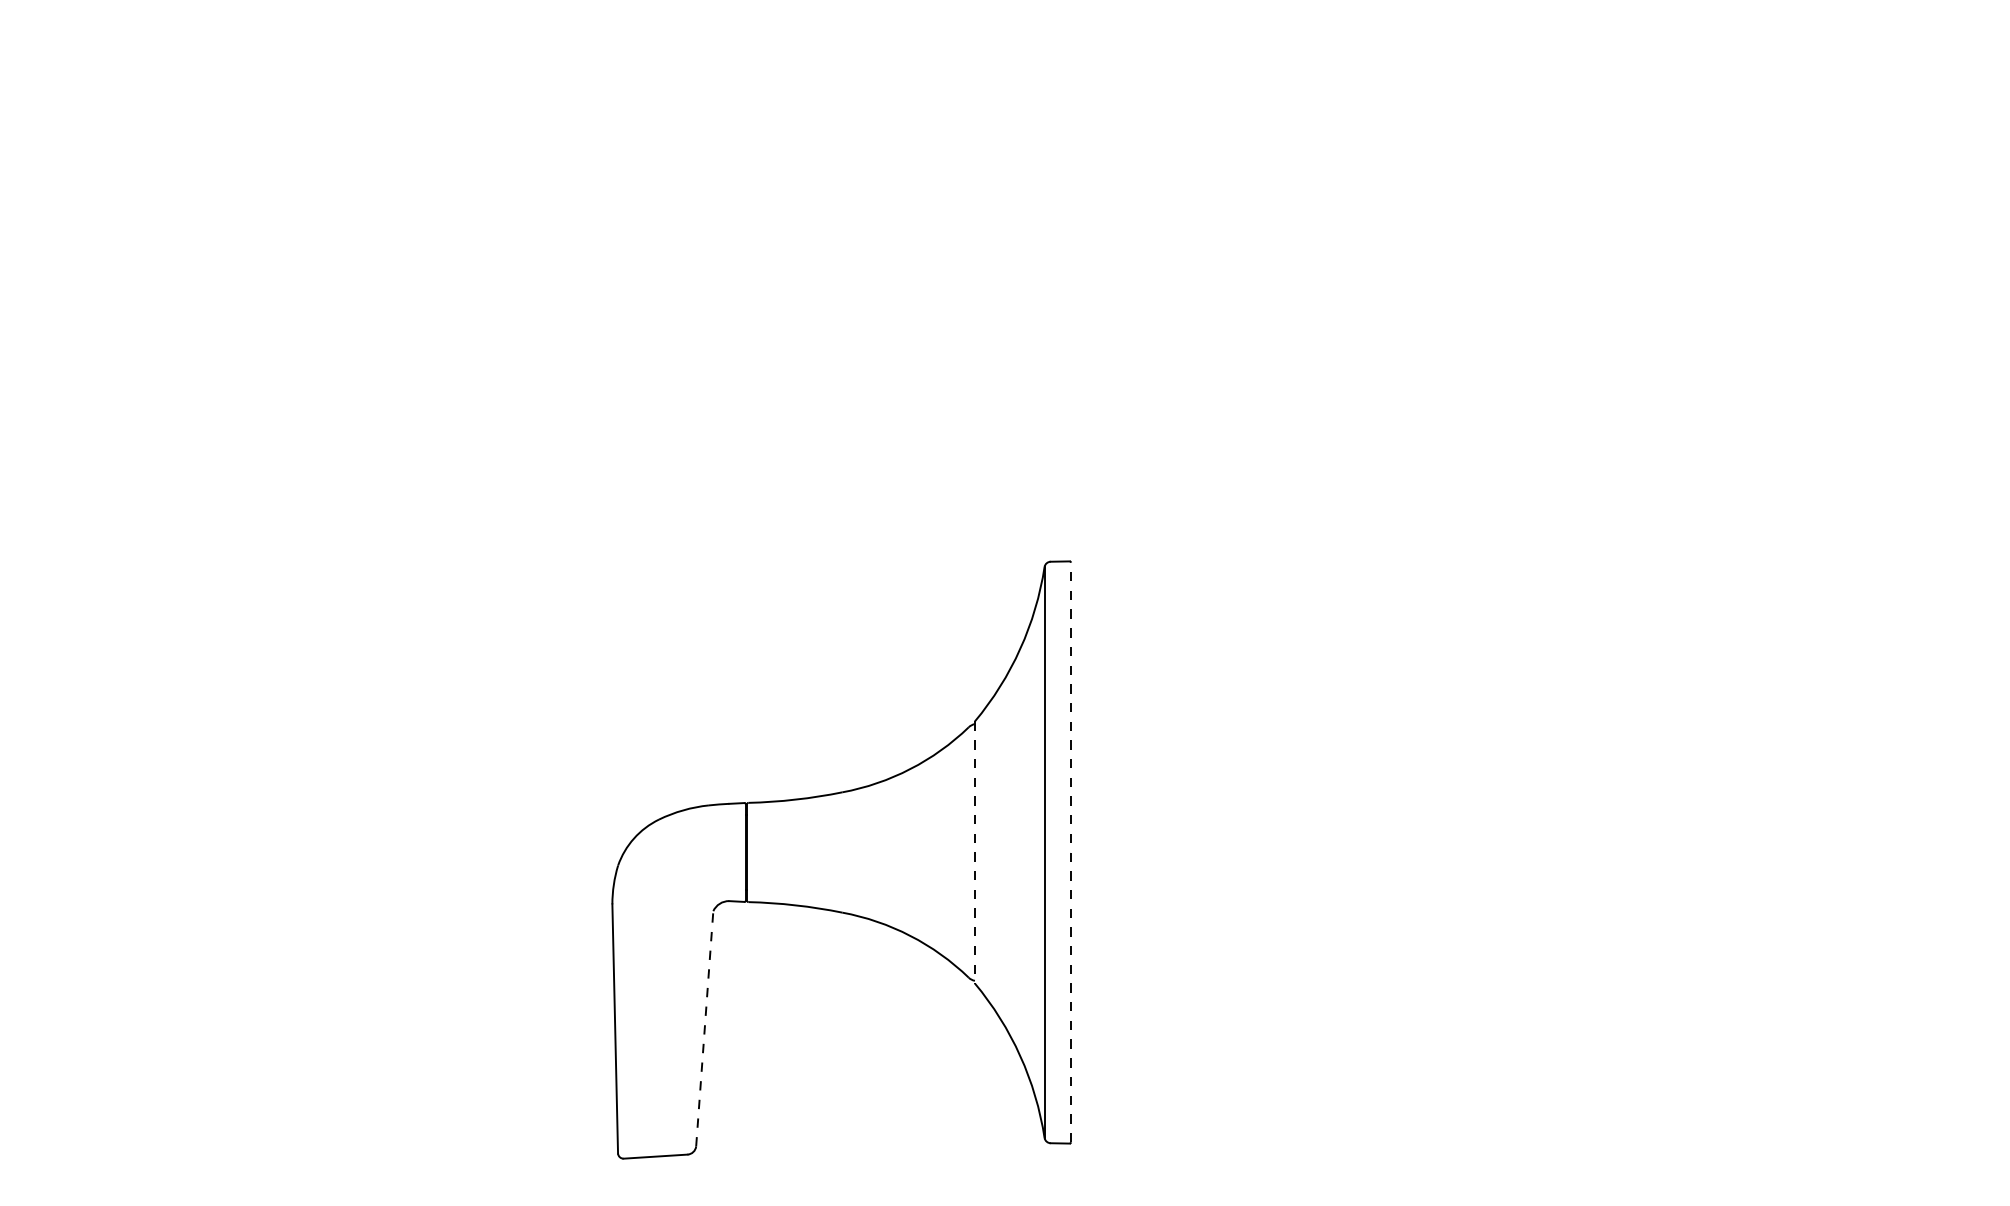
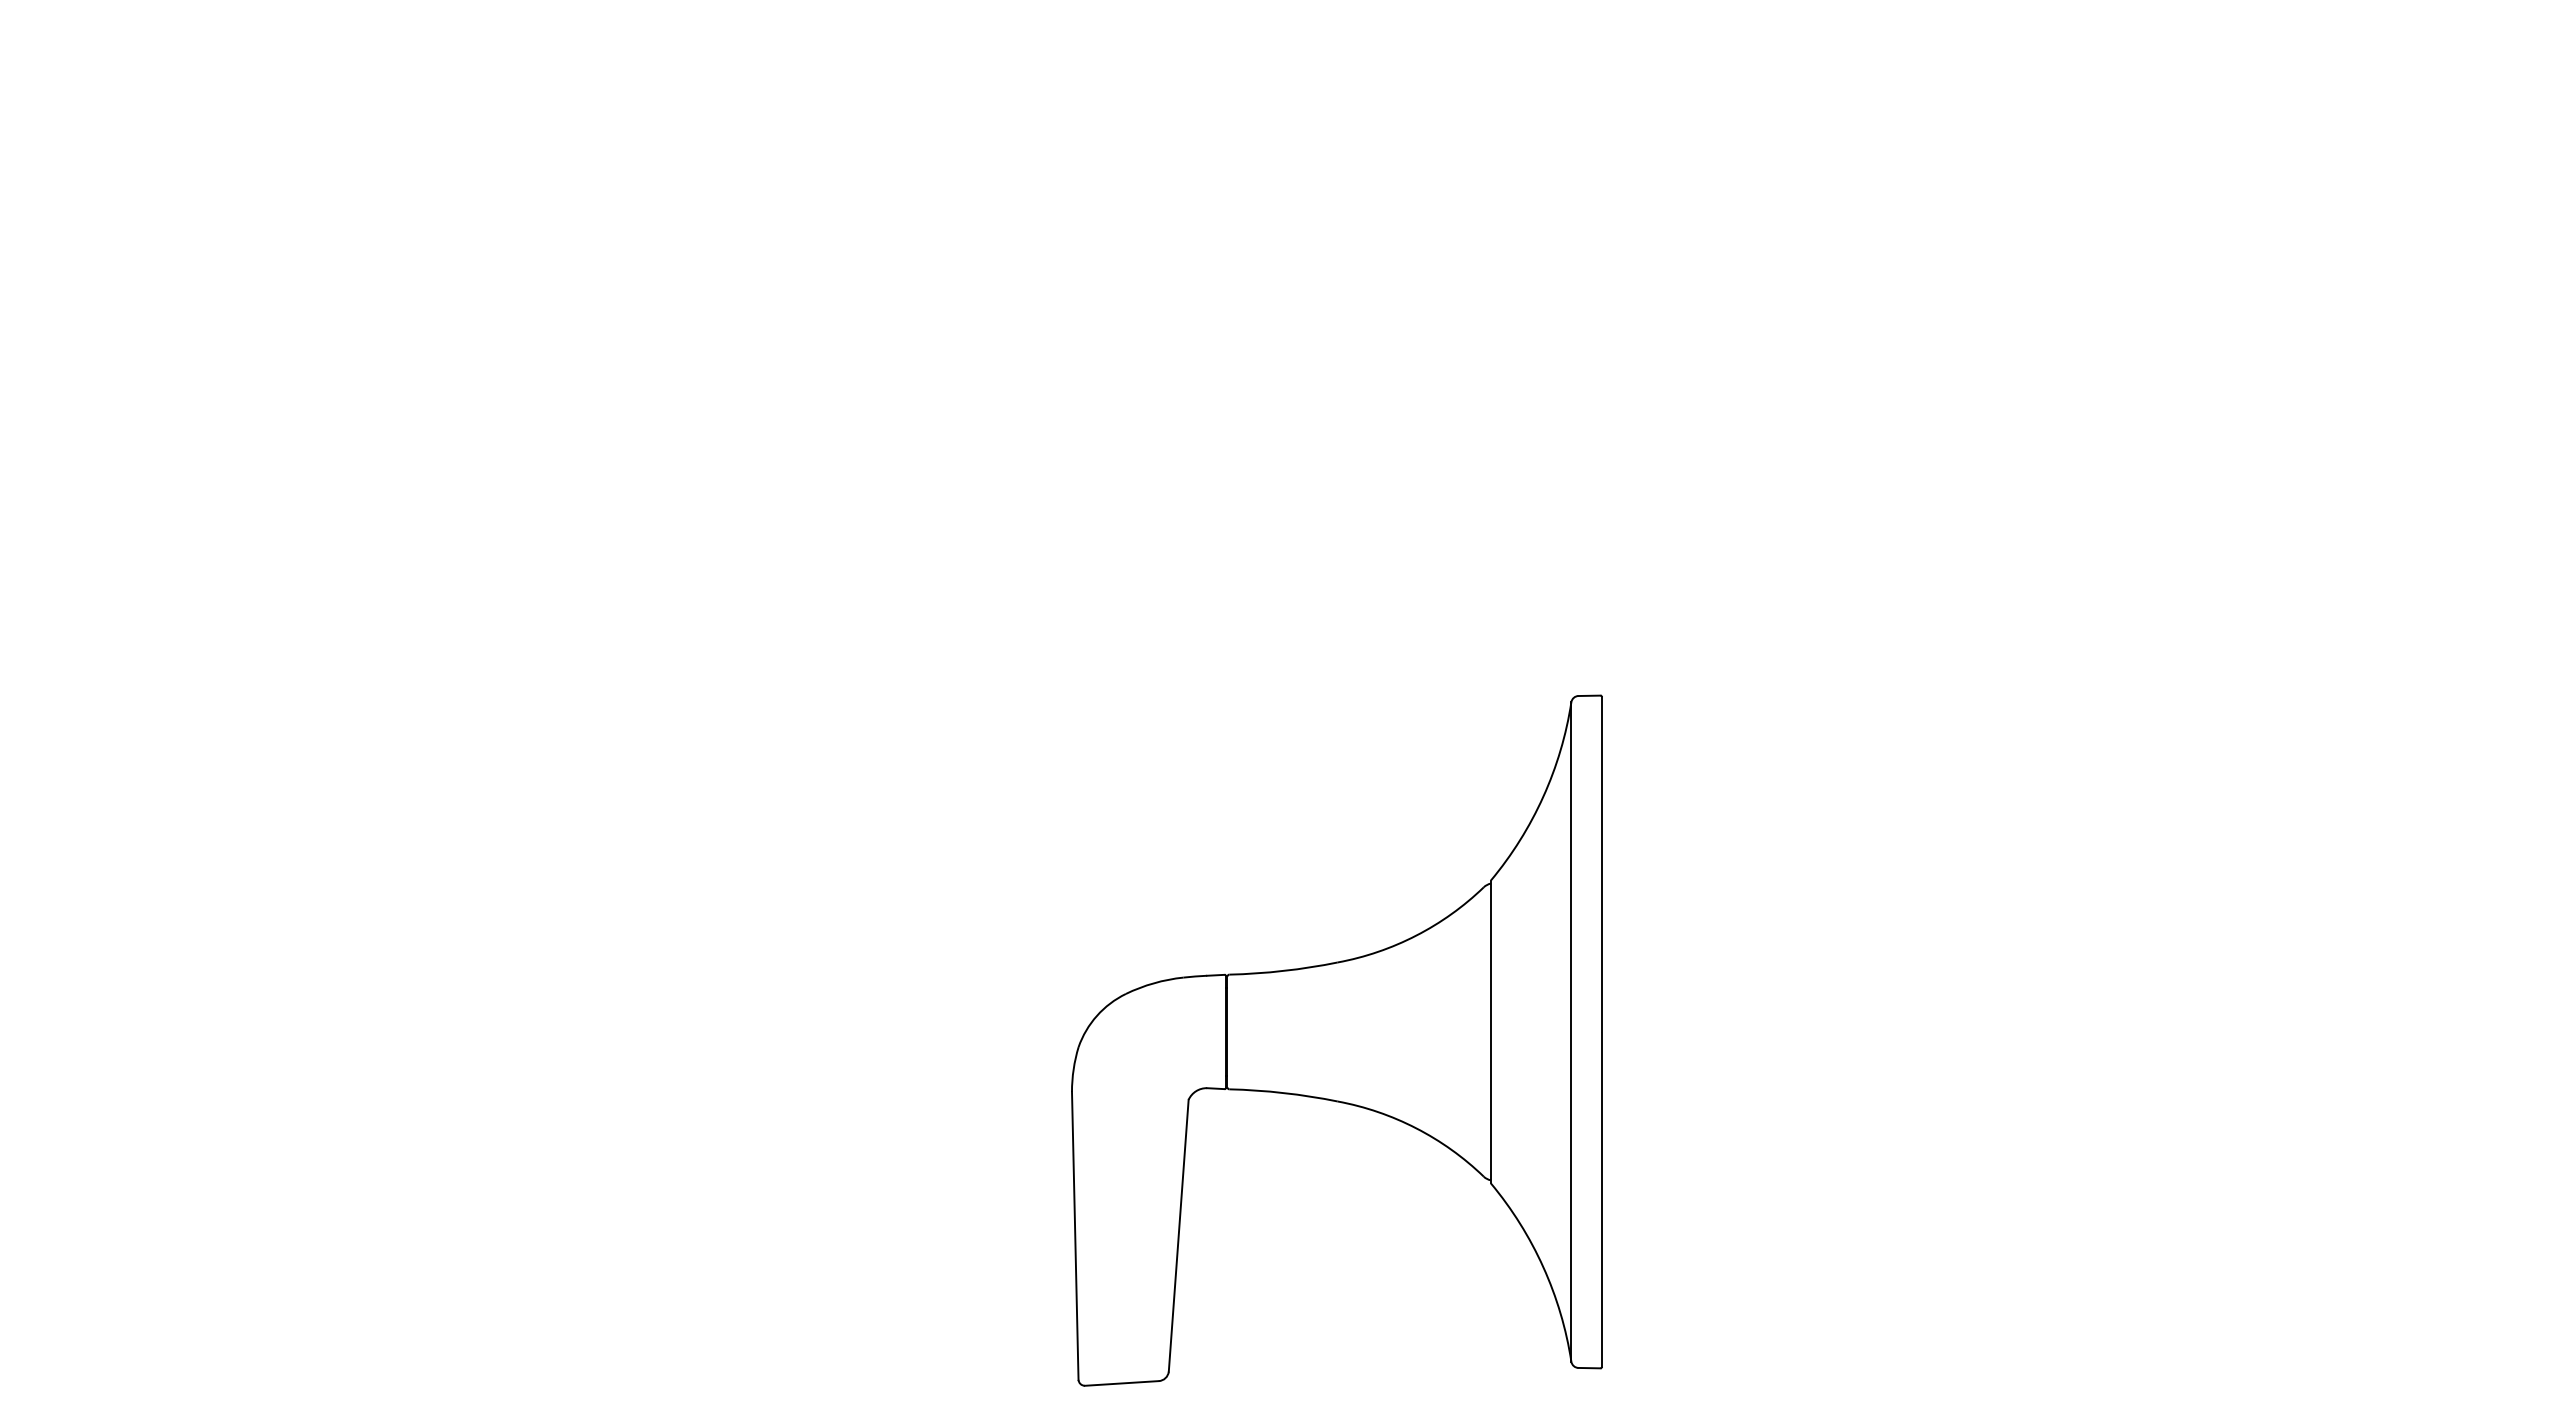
line: (974, 852) -> (1490, 1032), dashed -> solid
line: (1071, 852) -> (1602, 1031), dashed -> solid
line: (704, 1028) -> (1178, 1235), dashed -> solid

